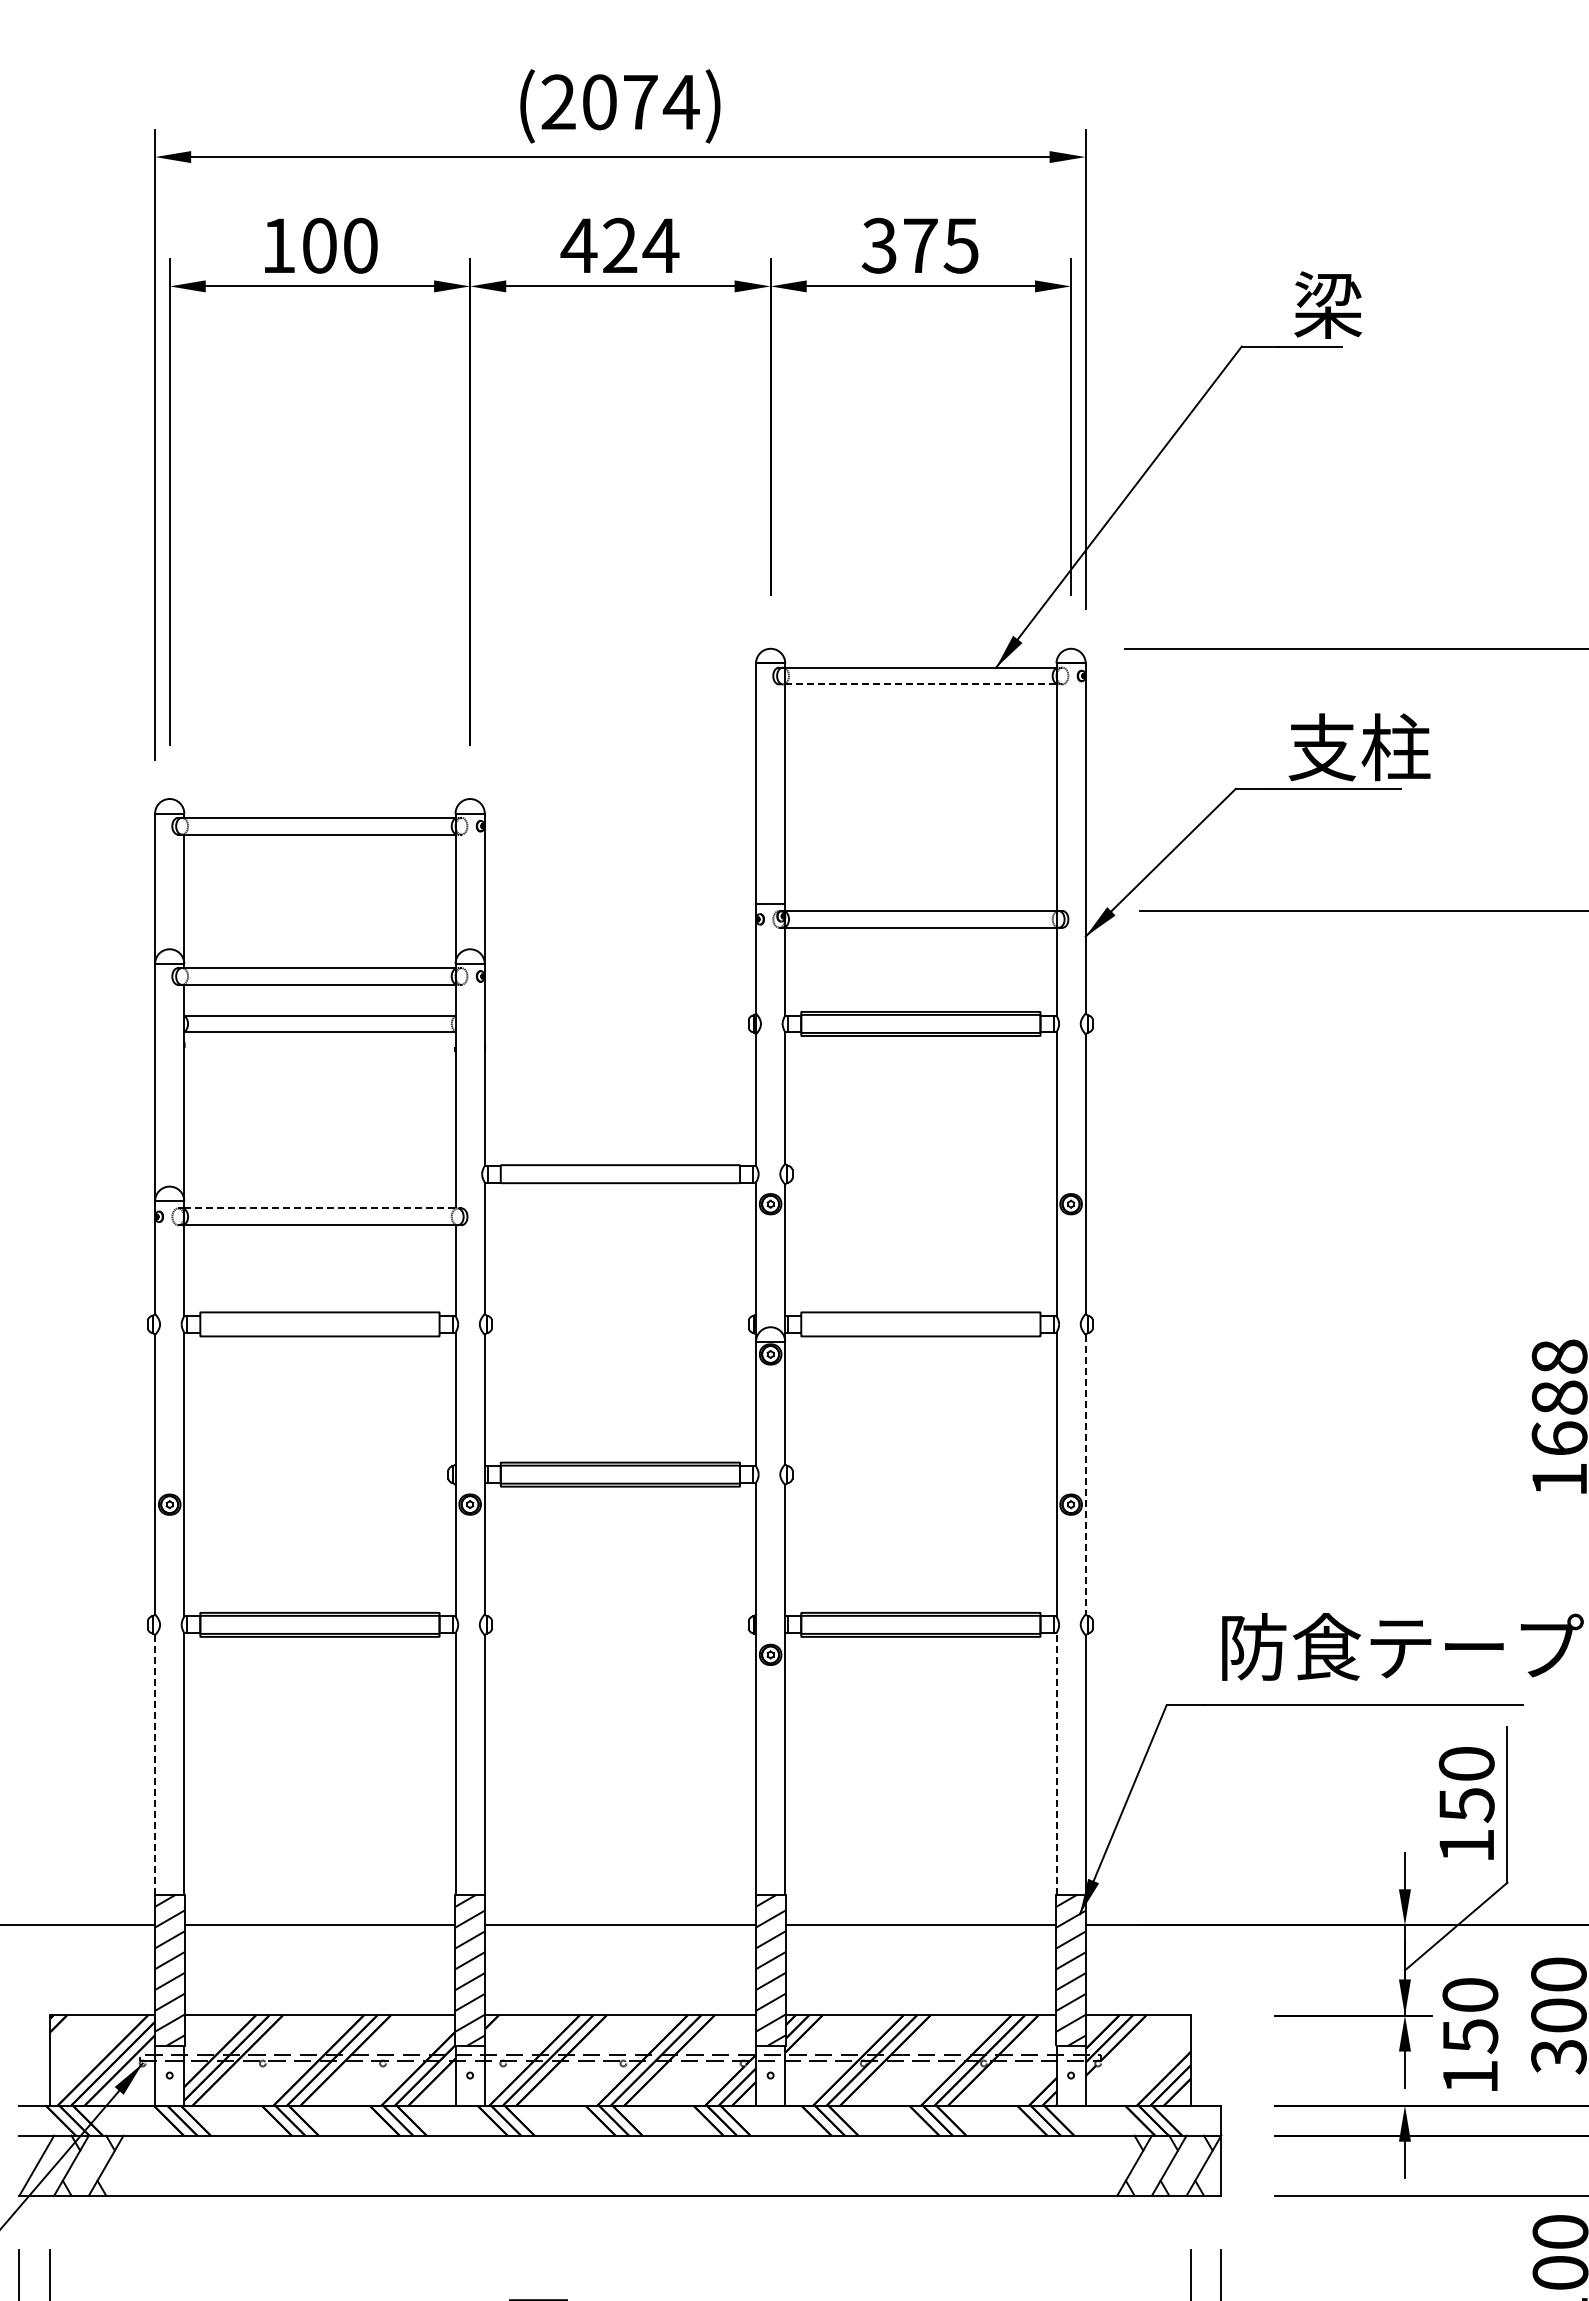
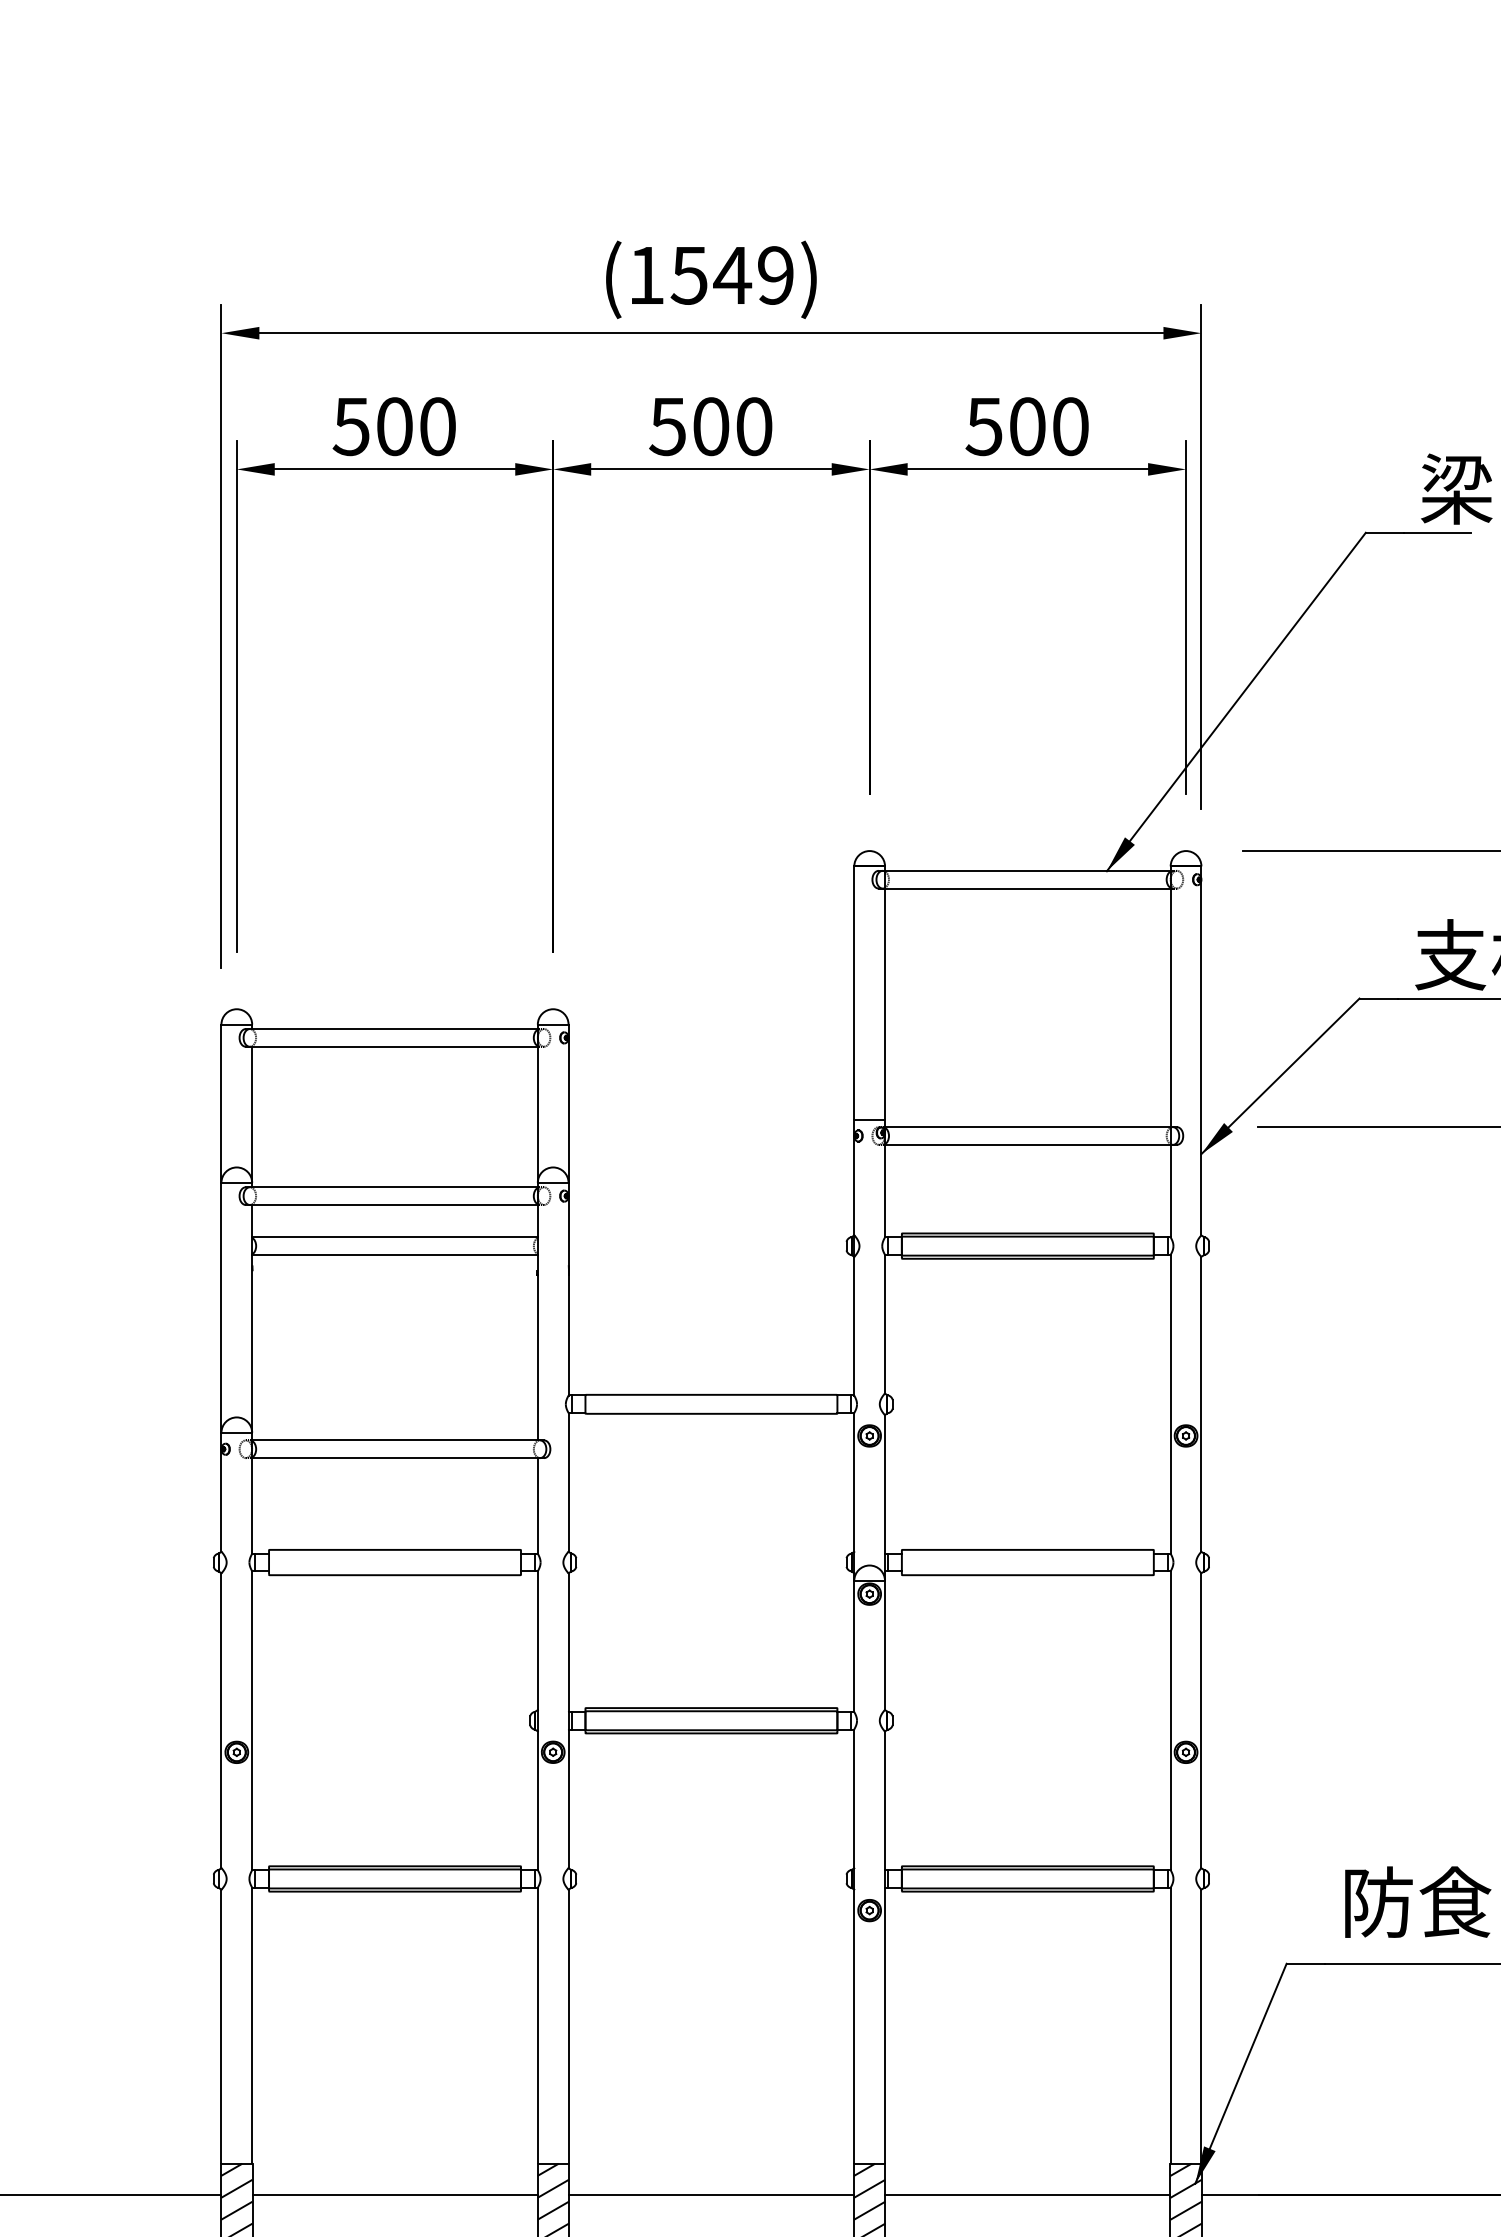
text: (620, 102) -> (711, 275), (2074) -> (1549)
text: (277, 245) -> (350, 426), 100 -> 500
text: (619, 245) -> (710, 426), 424 -> 500
text: (919, 245) -> (1026, 426), 375 -> 500
line: (917, 684) -> (1024, 888), dashed -> solid
line: (322, 1208) -> (397, 1440), dashed -> solid
line: (1085, 1475) -> (1201, 1721), dashed -> solid
line: (1056, 1763) -> (1170, 2024), dashed -> solid
line: (155, 1764) -> (221, 2025), dashed -> solid

